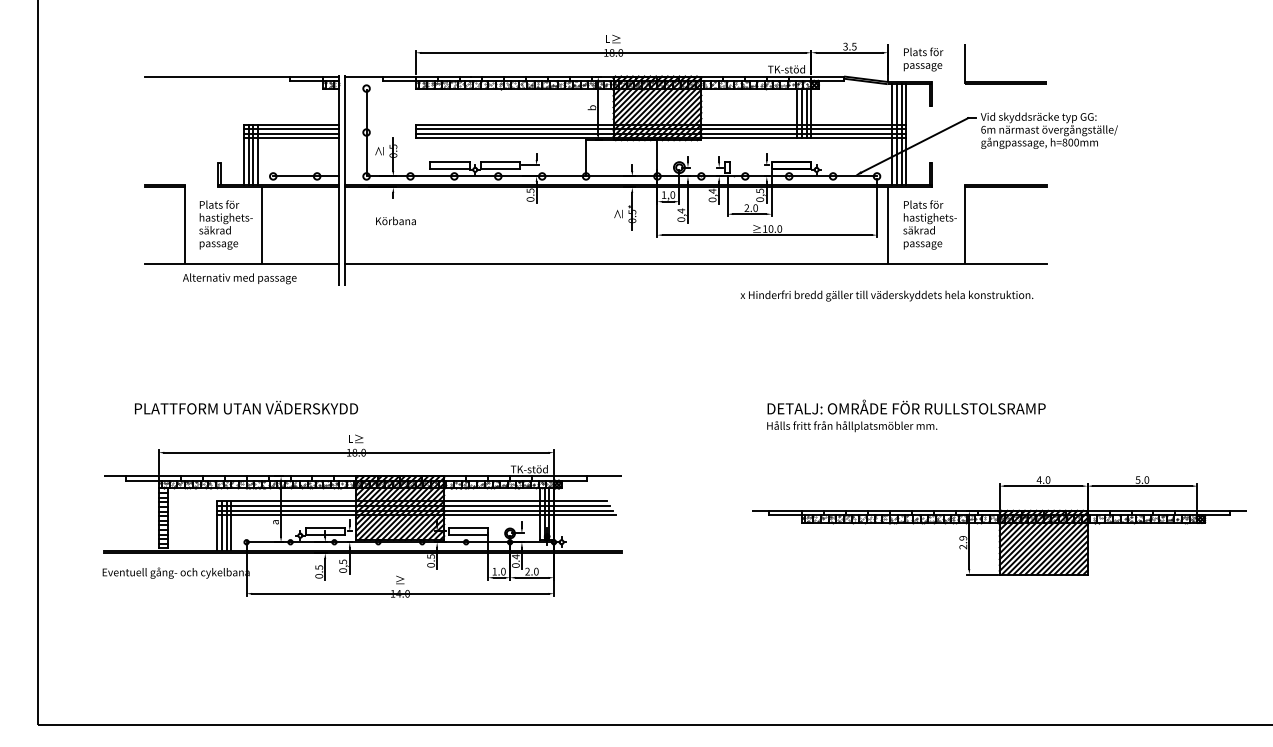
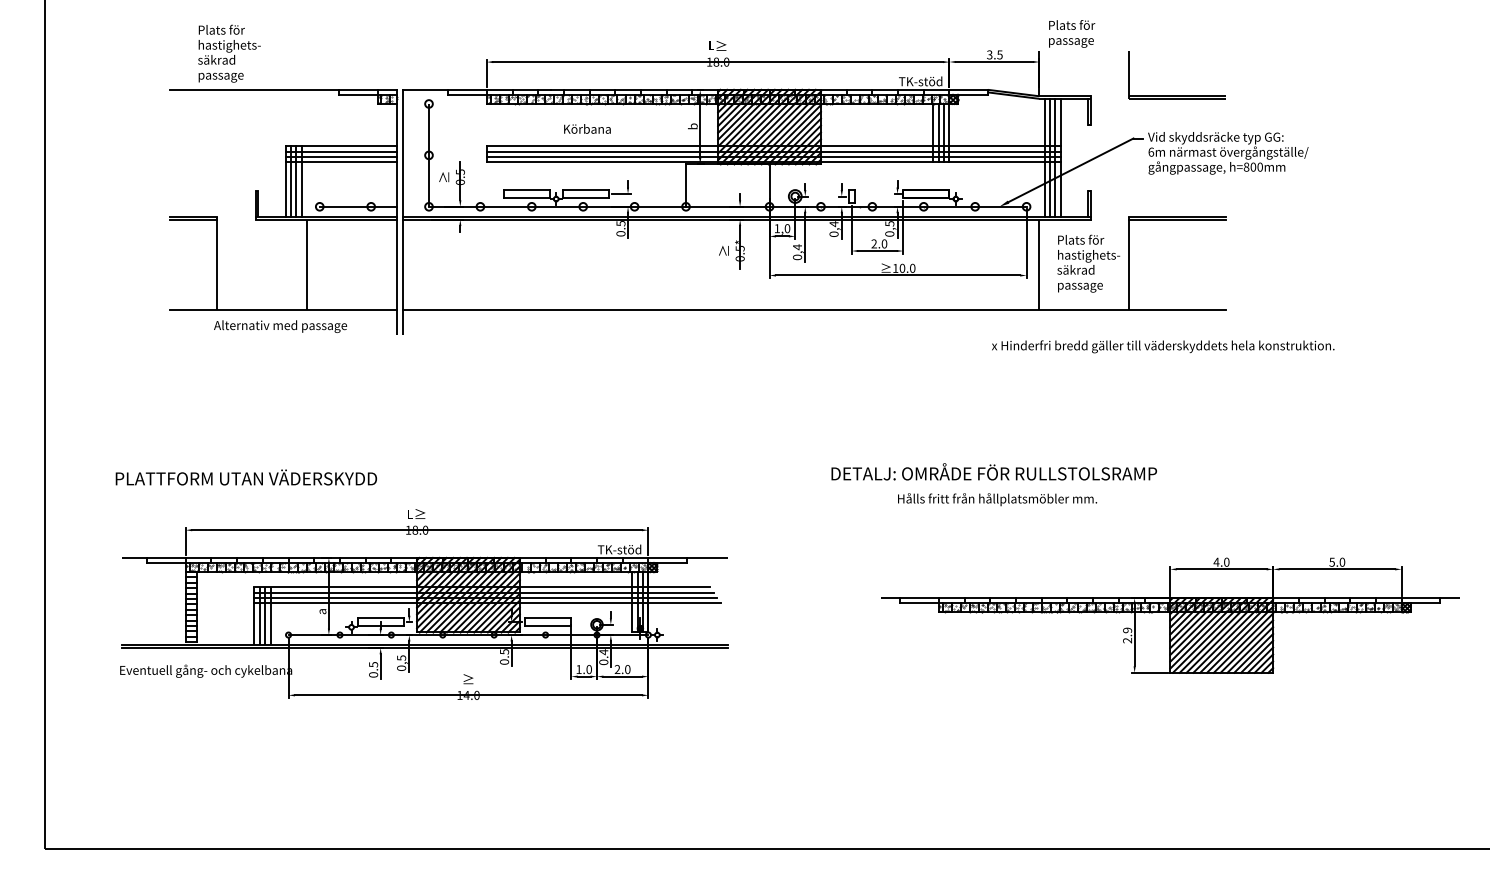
text: (923, 59) -> (1072, 33), moved
text: (396, 220) -> (587, 128), moved
text: (226, 224) -> (229, 53), moved
text: (887, 295) -> (1163, 346), moved
text: (906, 406) -> (993, 471), moved
text: (245, 407) -> (245, 477), moved

